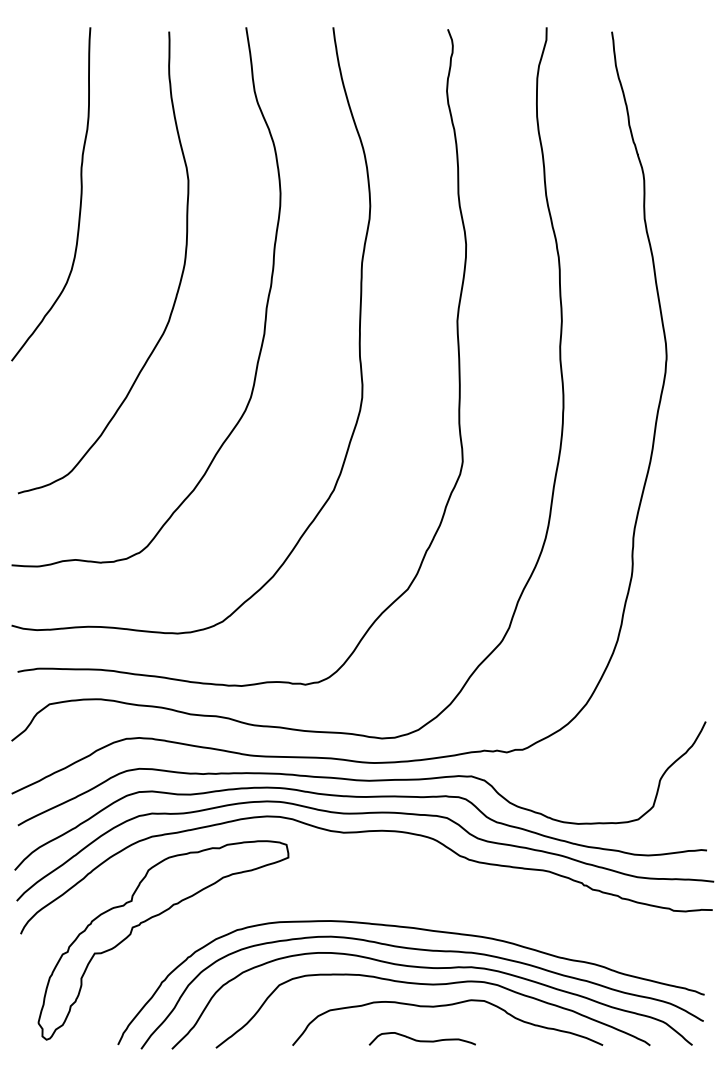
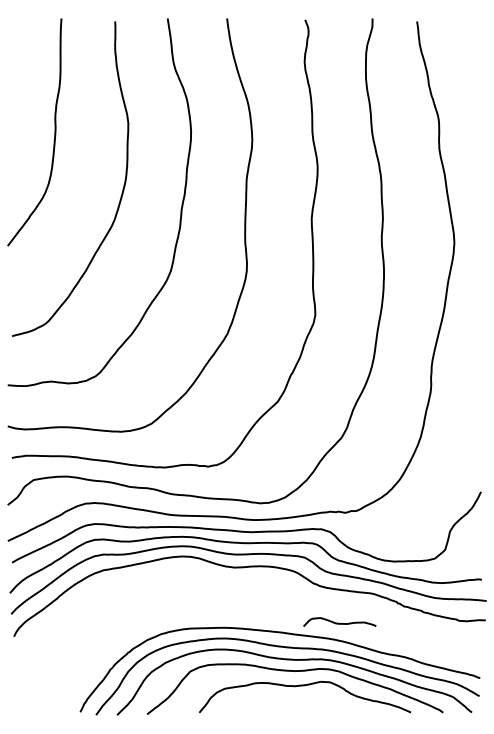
part: (152, 919) -> (103, 626), removed
curve: (421, 1039) -> (339, 622), moved

